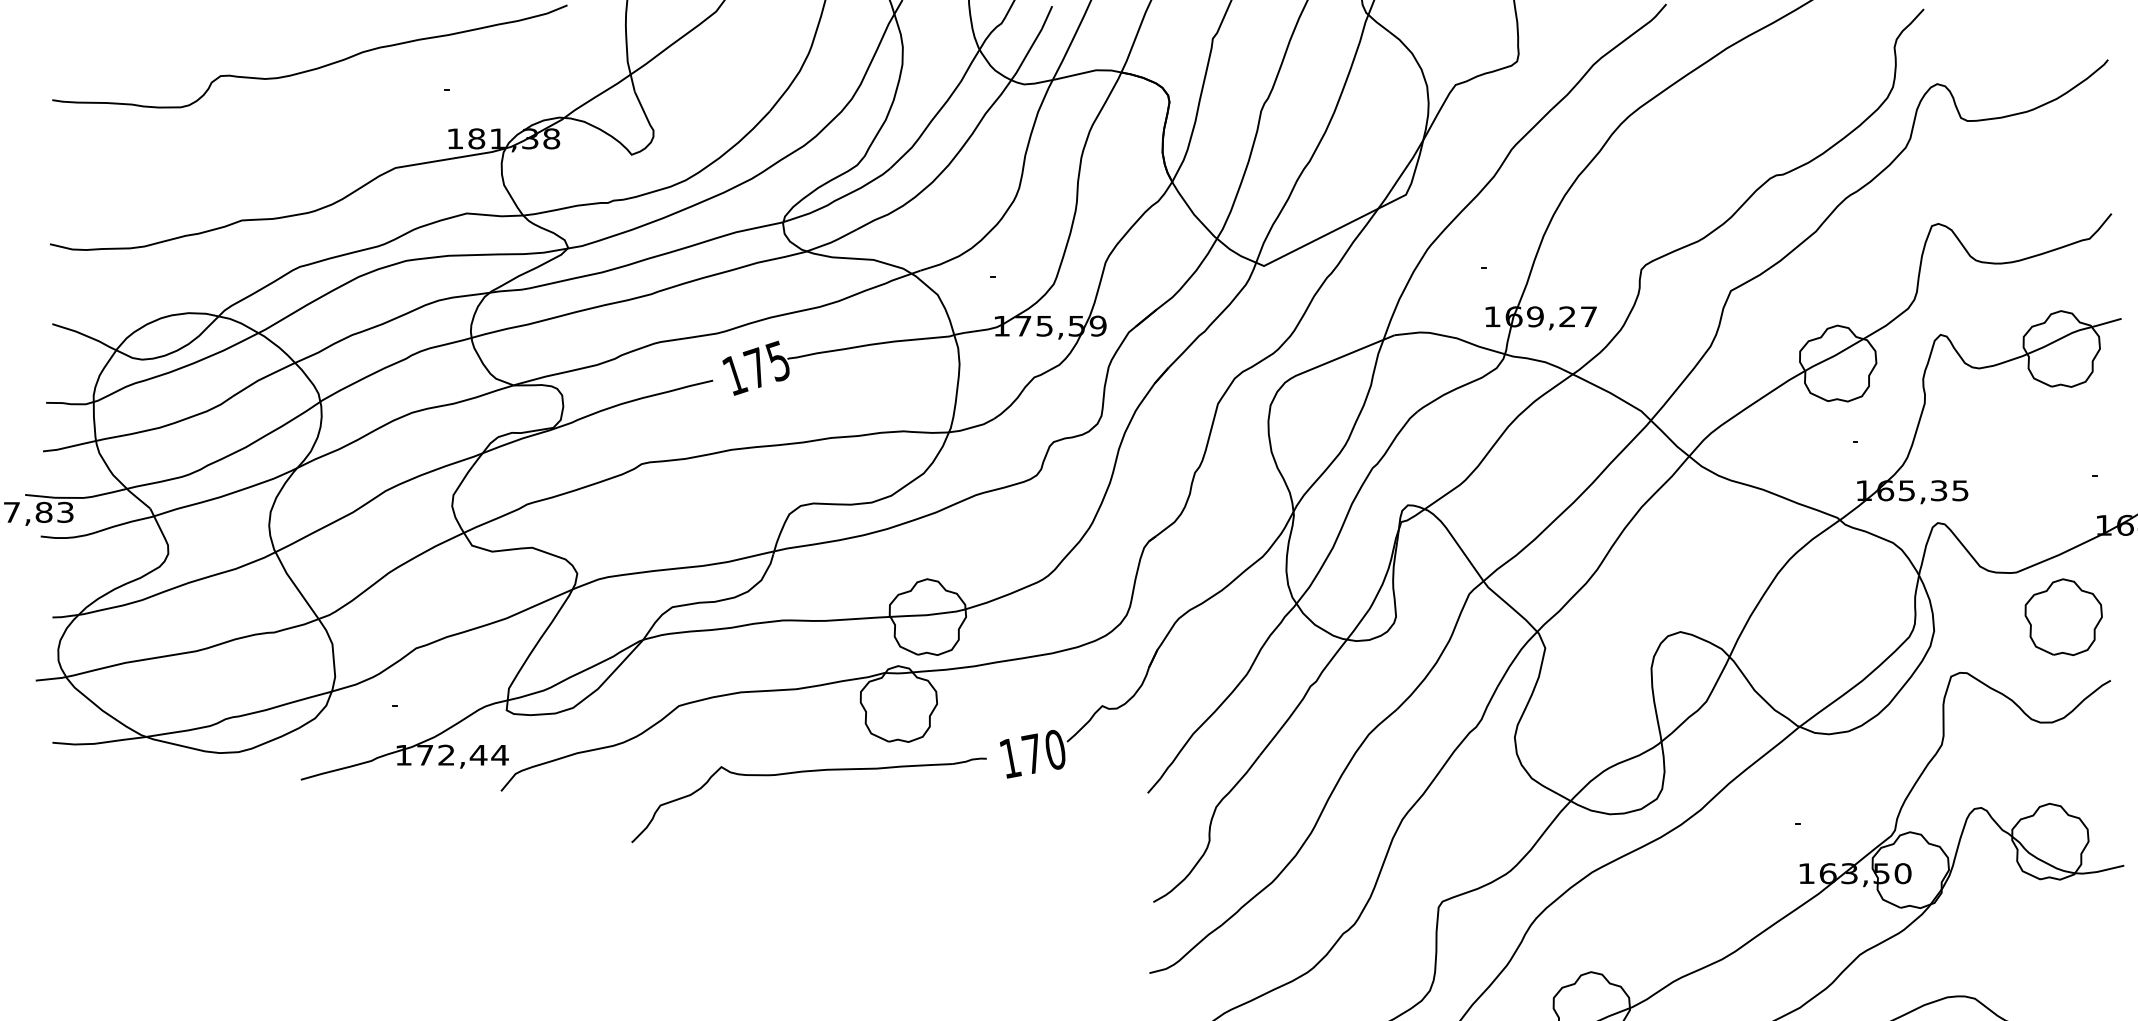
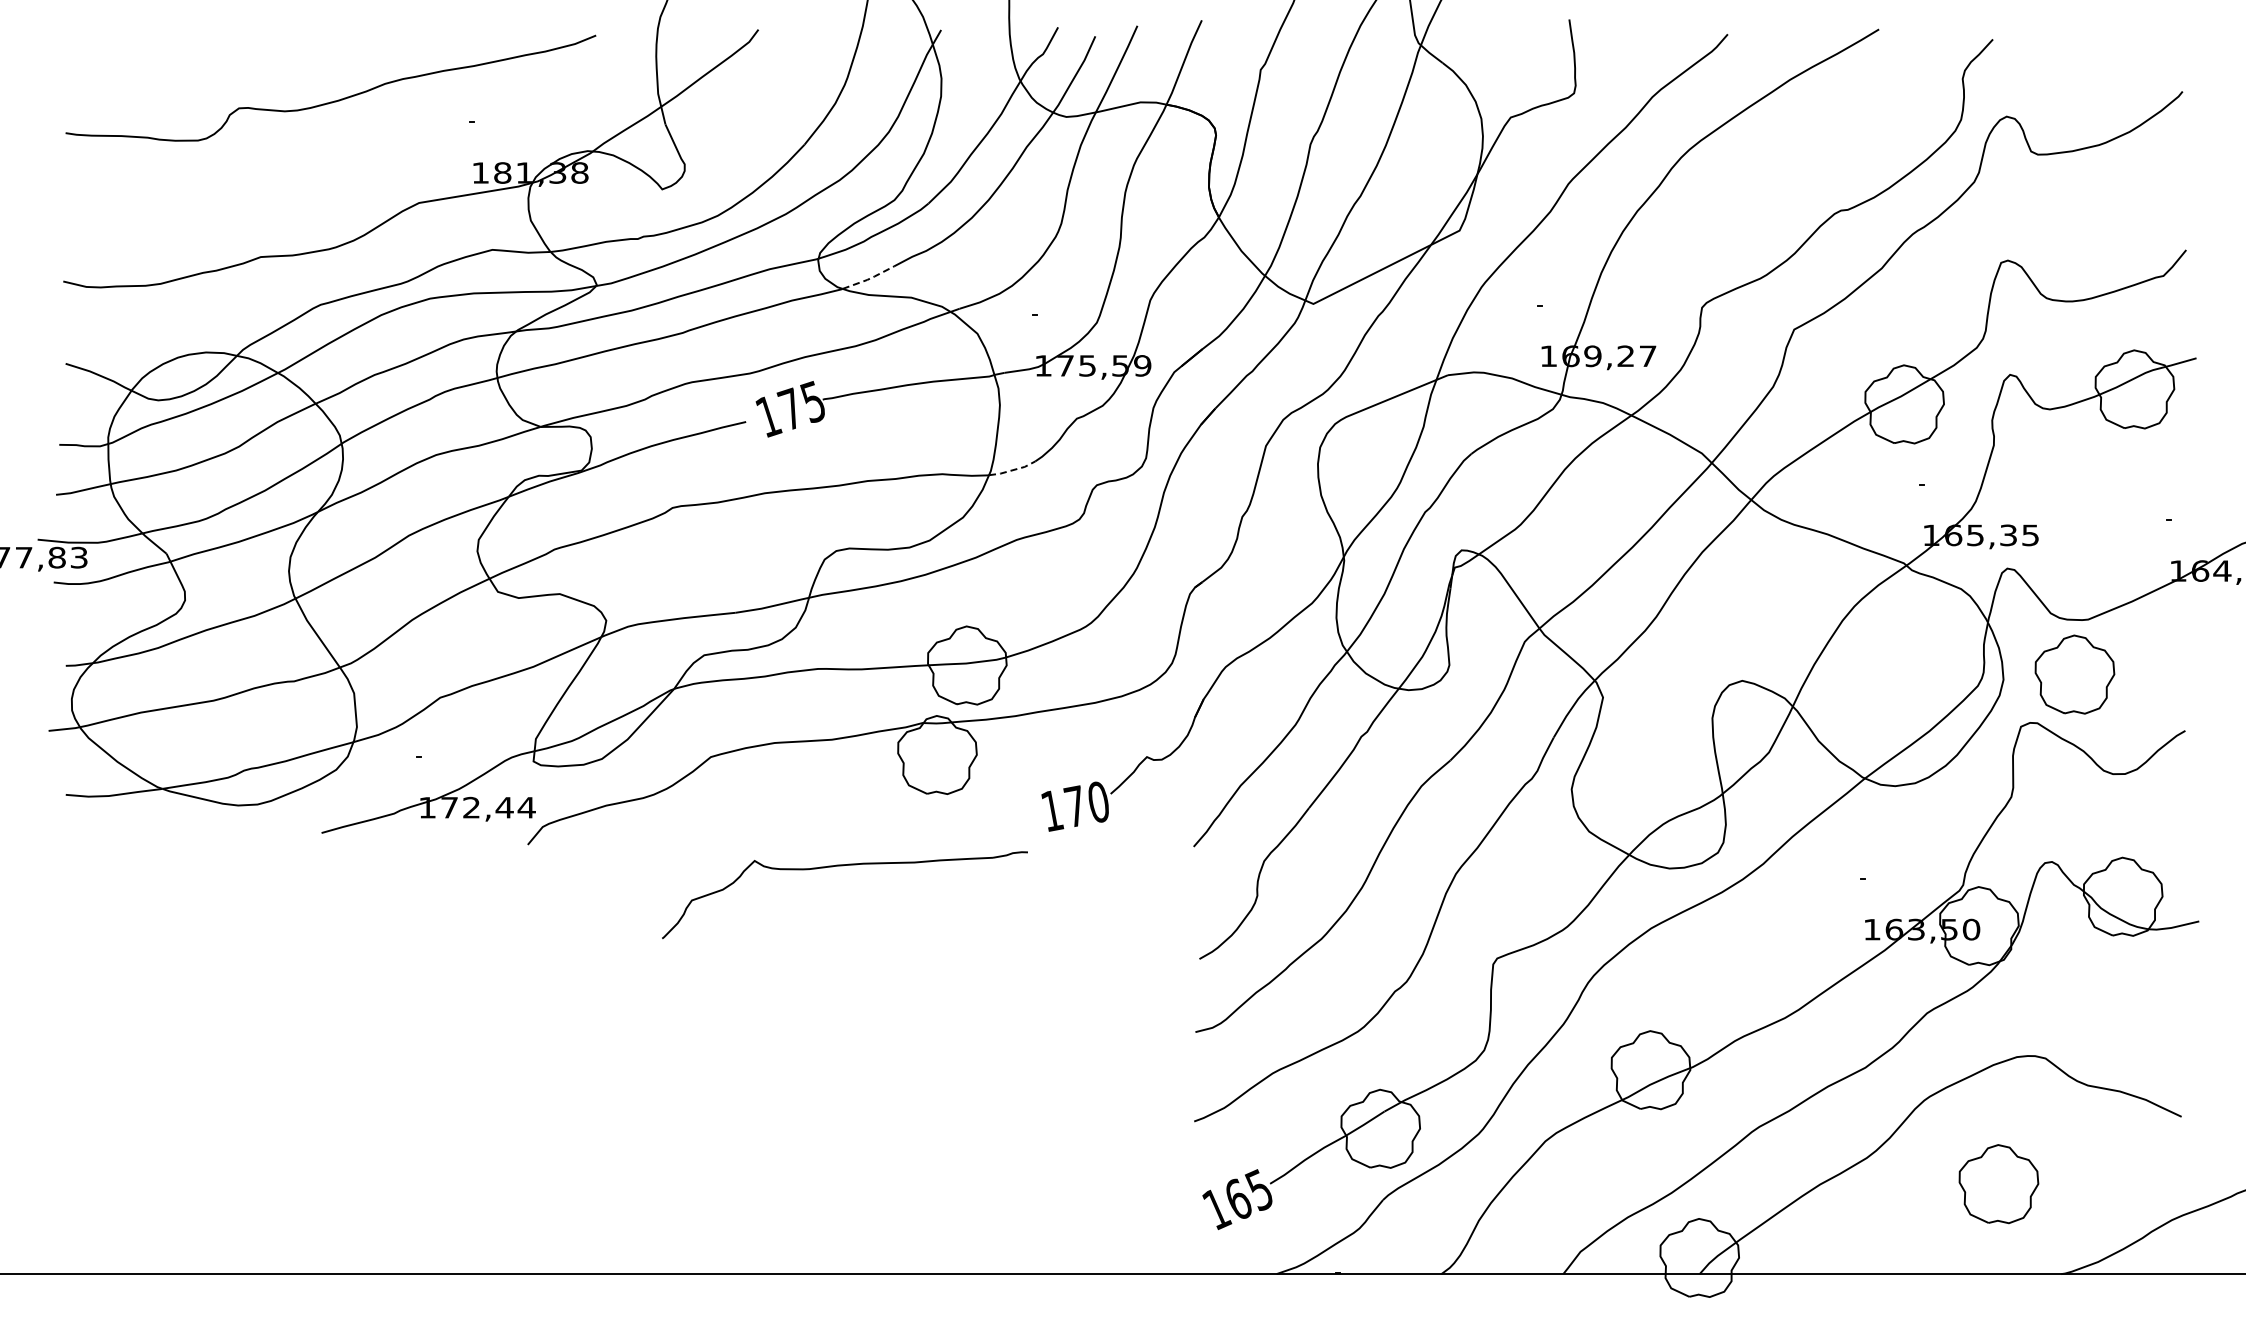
line: (831, 242) -> (868, 279), solid -> dashed
line: (971, 427) -> (1012, 470), solid -> dashed
part: (2063, 617) -> (2074, 674), moved
part: (807, 772) -> (843, 866), moved

